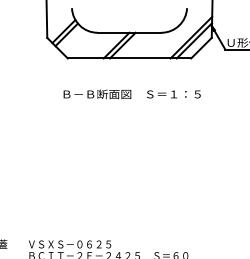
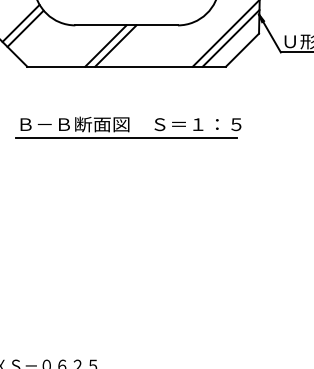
line: (129, 102) -> (126, 137), added

